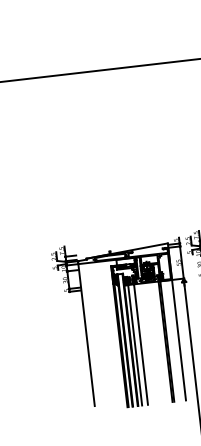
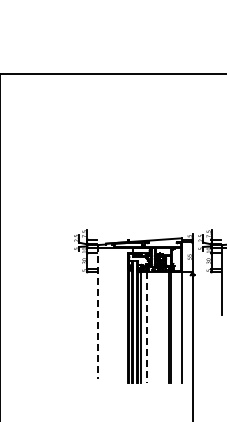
line: (86, 333) -> (98, 311), solid -> dashed
line: (140, 344) -> (146, 327), solid -> dashed

